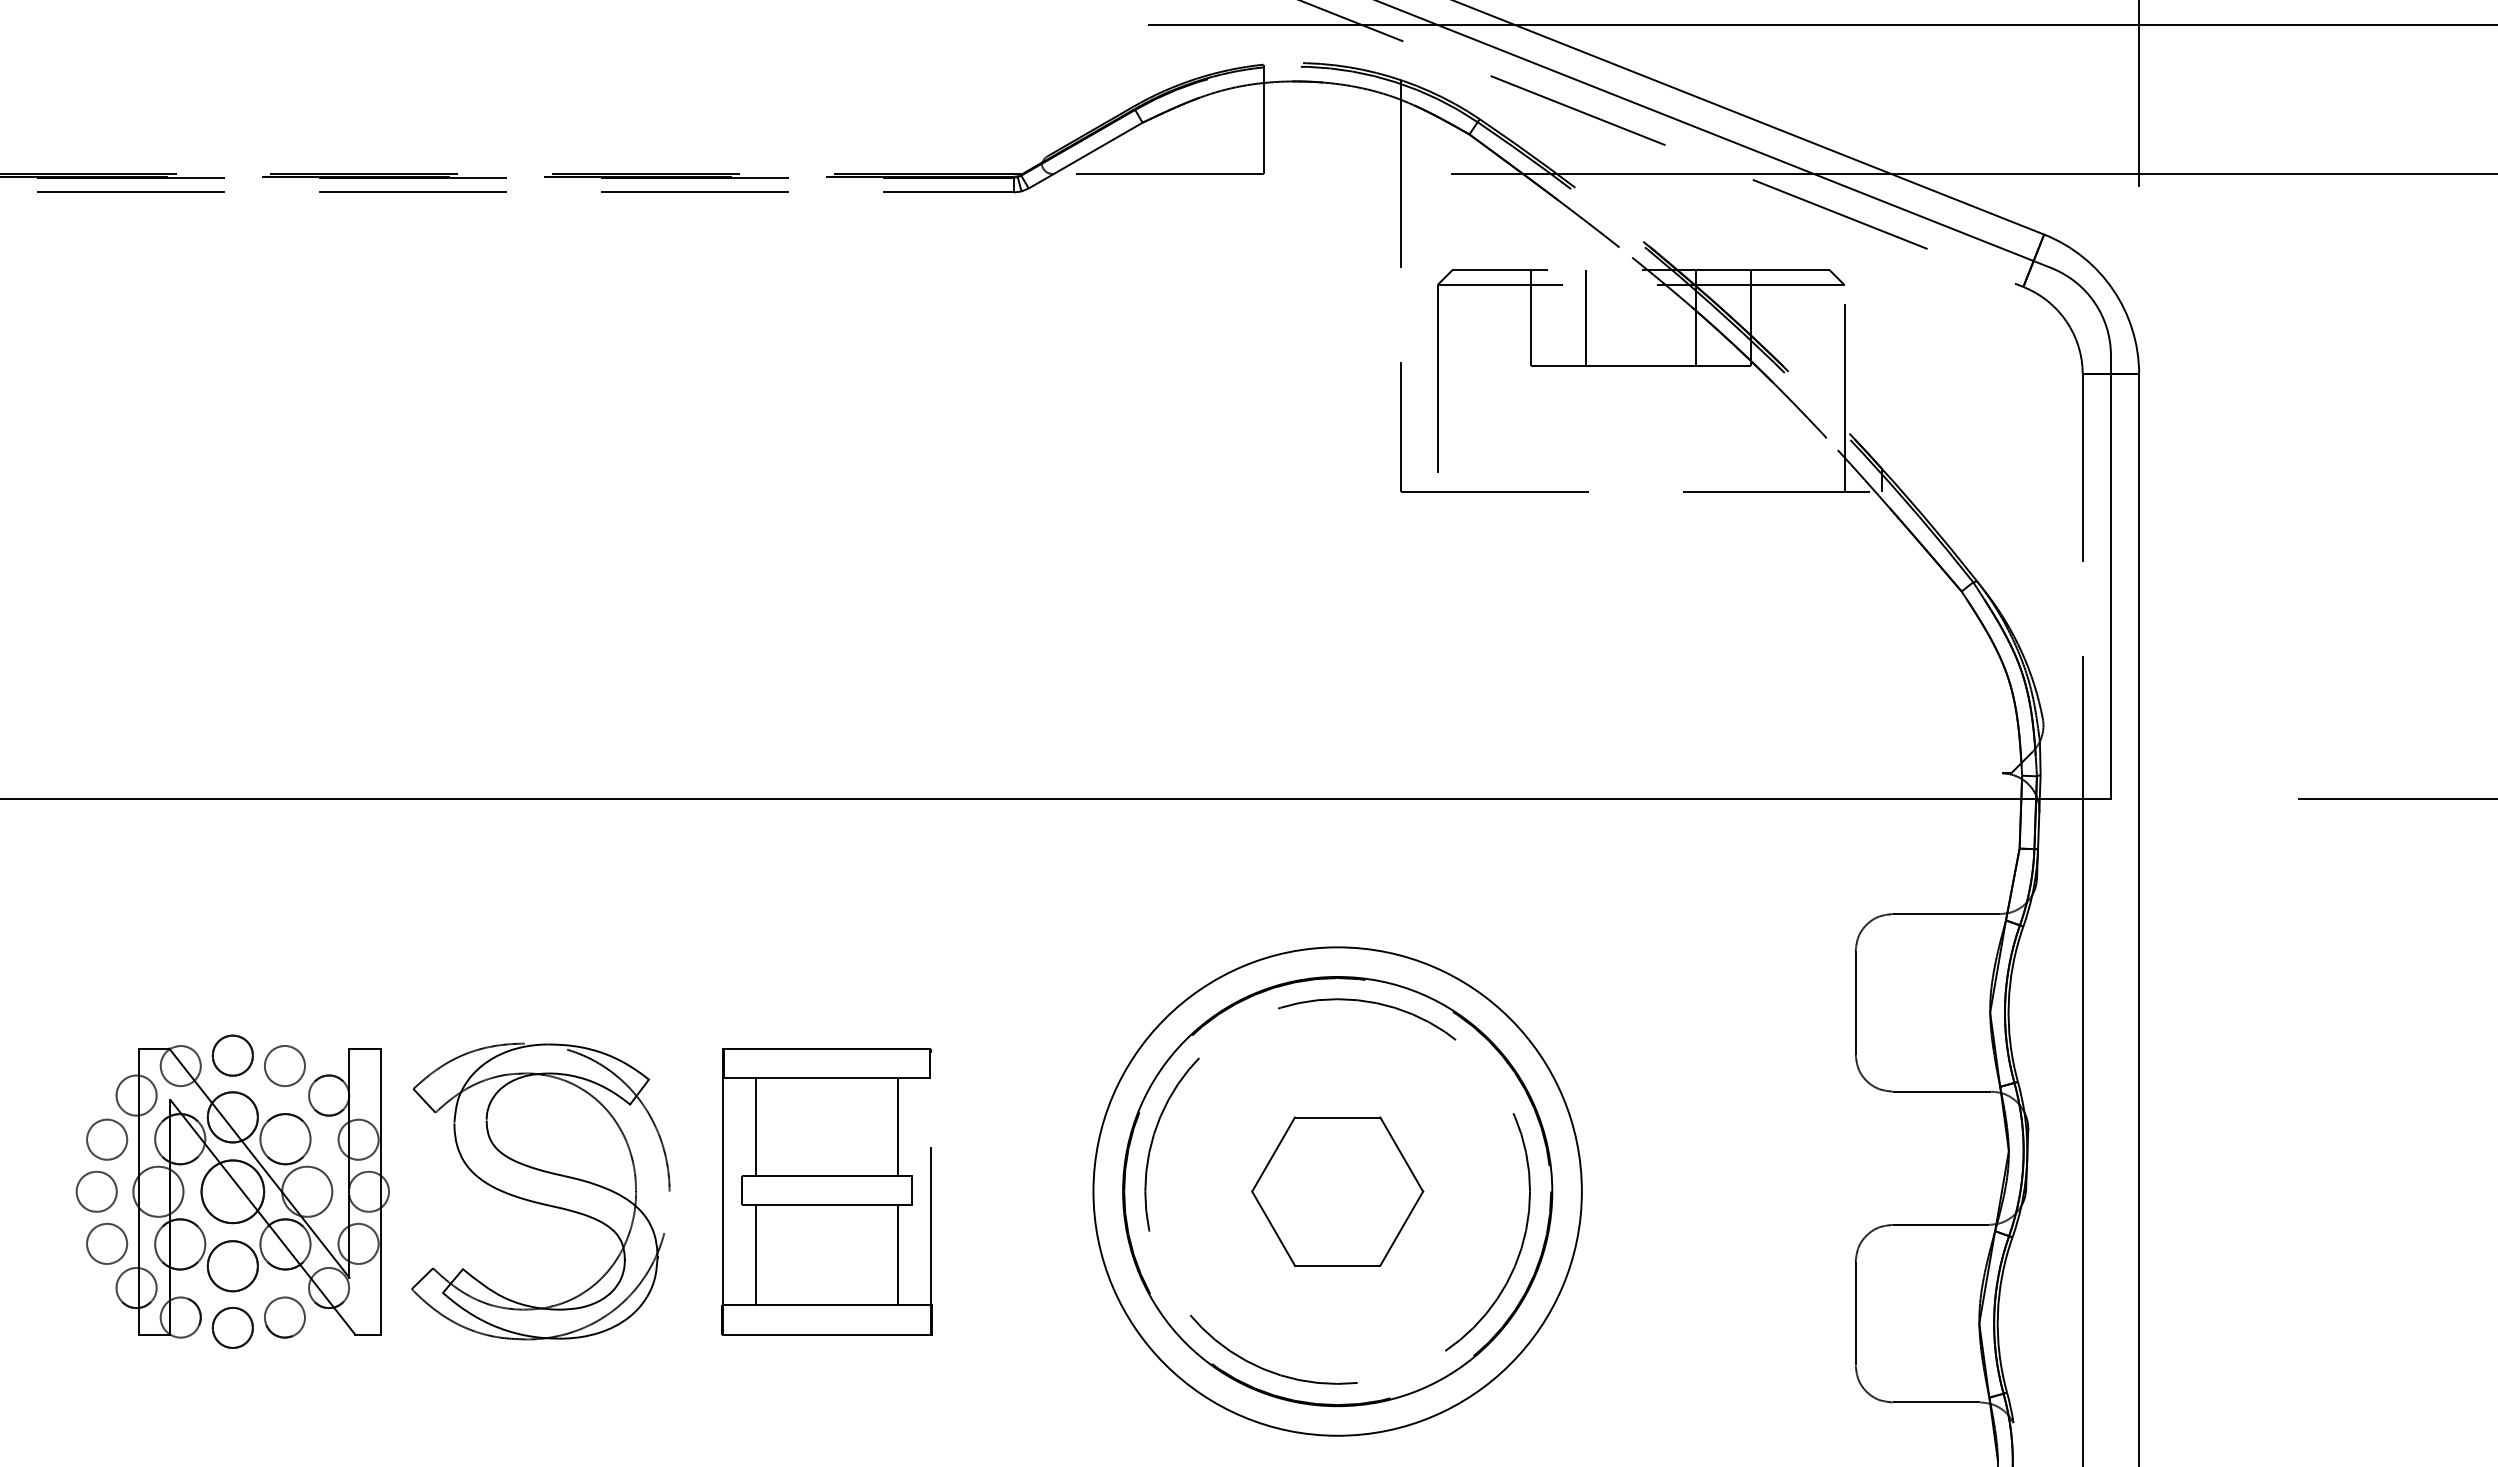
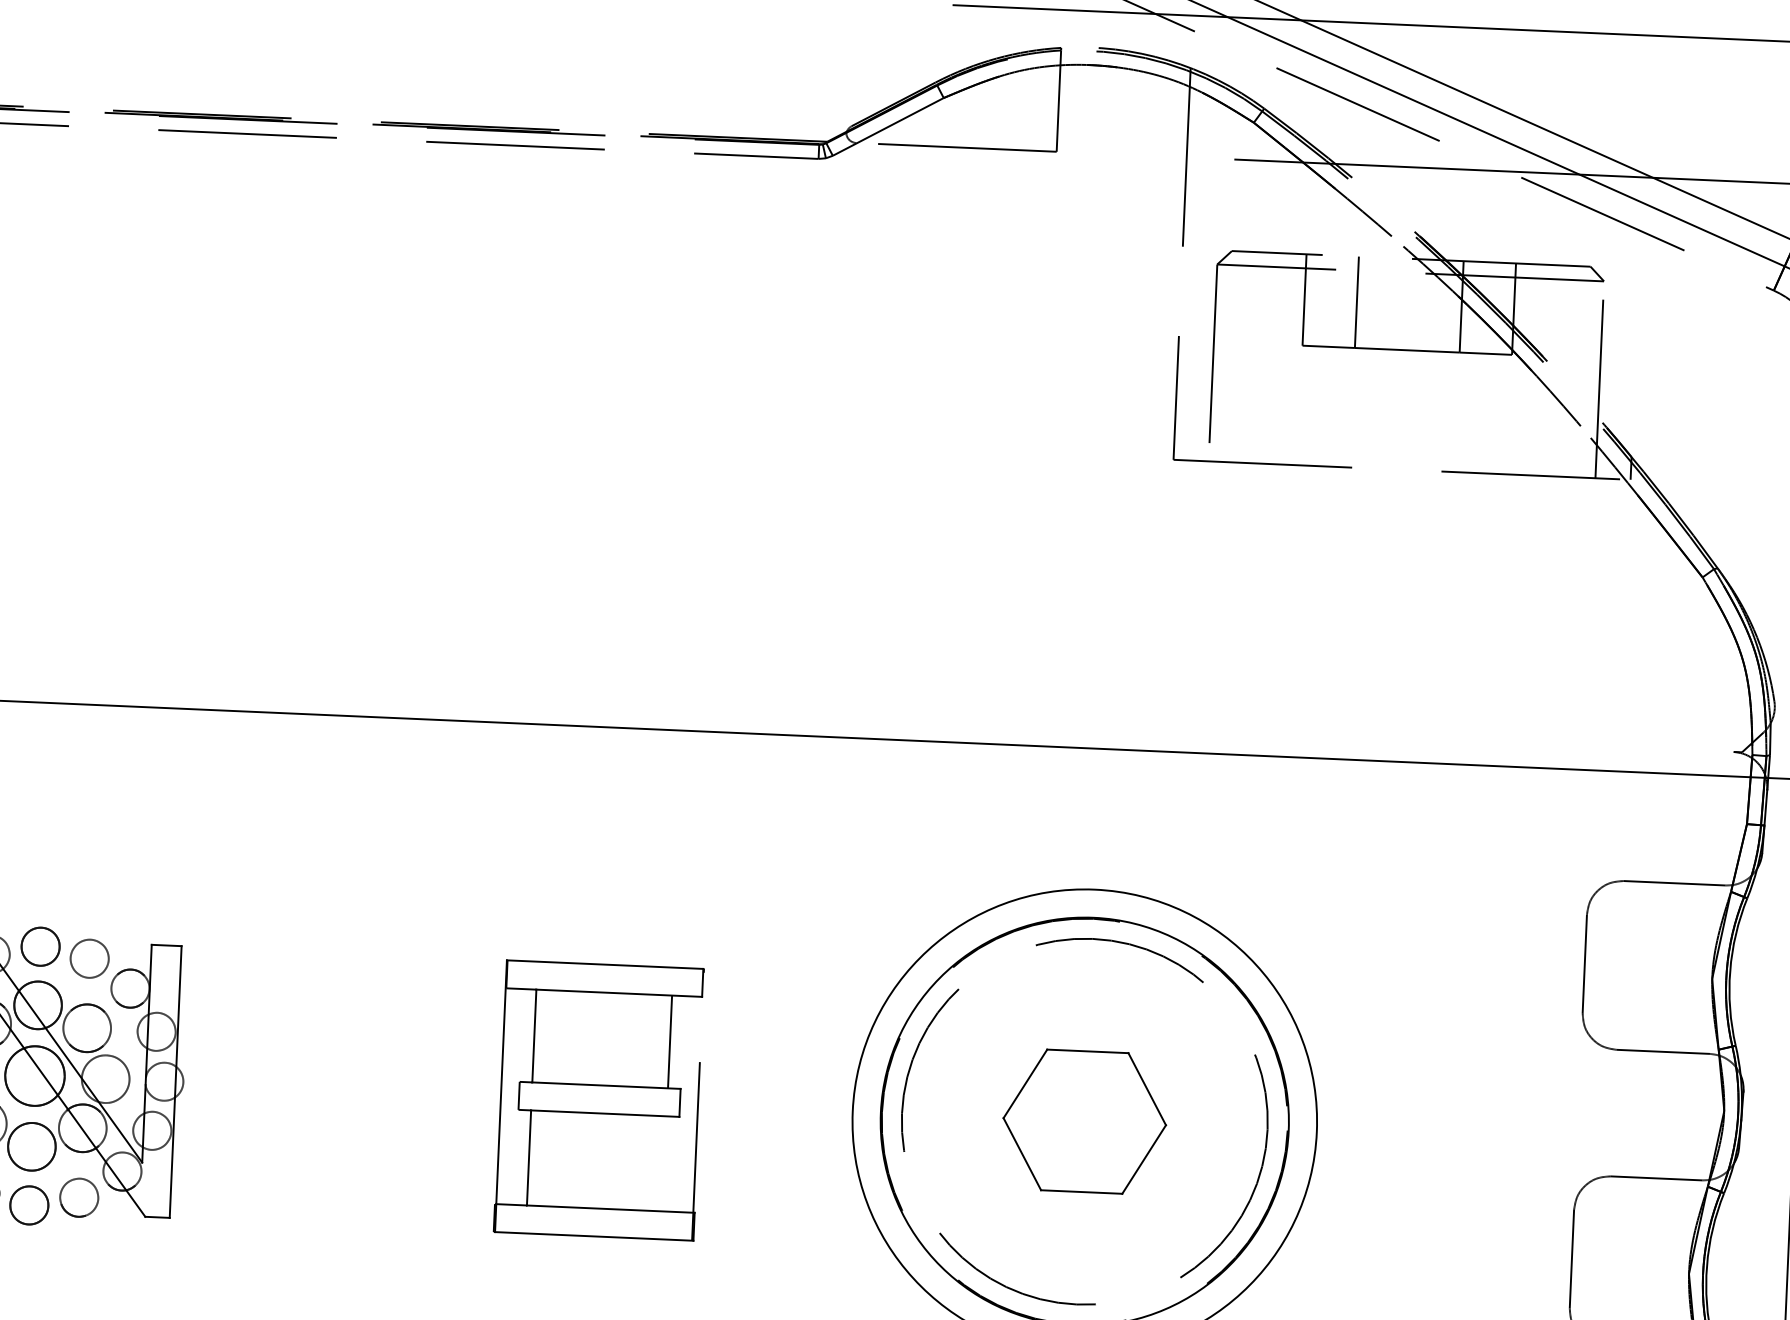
part: (540, 1191) -> (327, 1088), removed
line: (898, 1255) -> (664, 1164), removed

